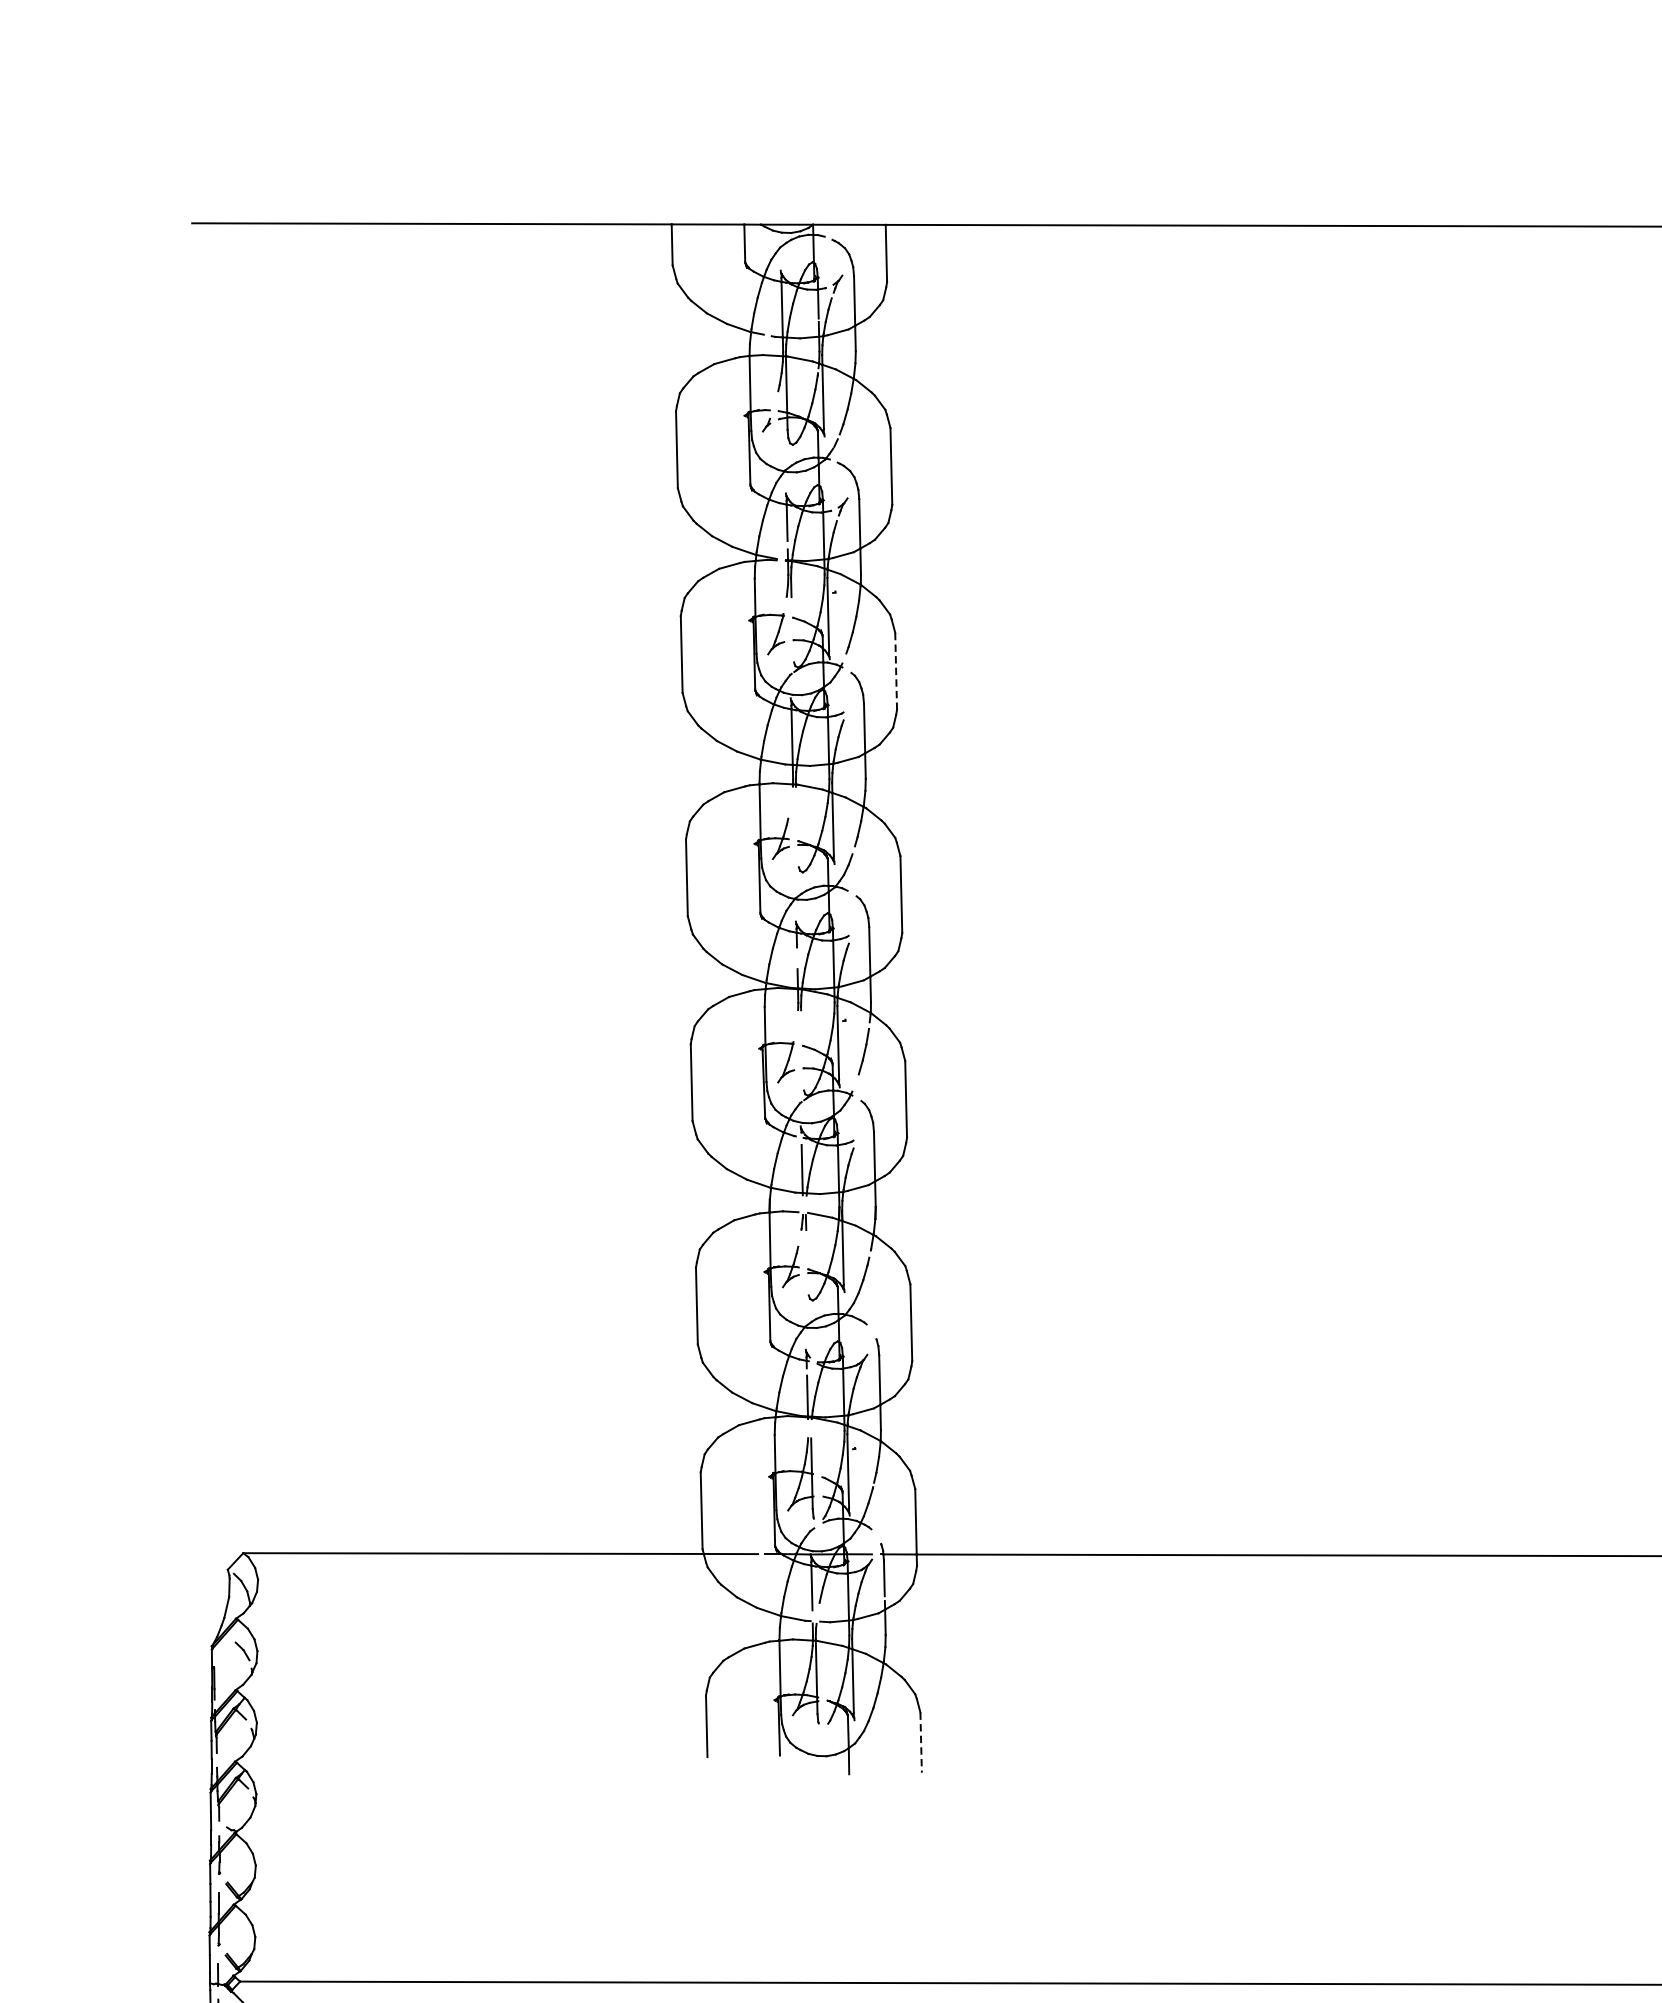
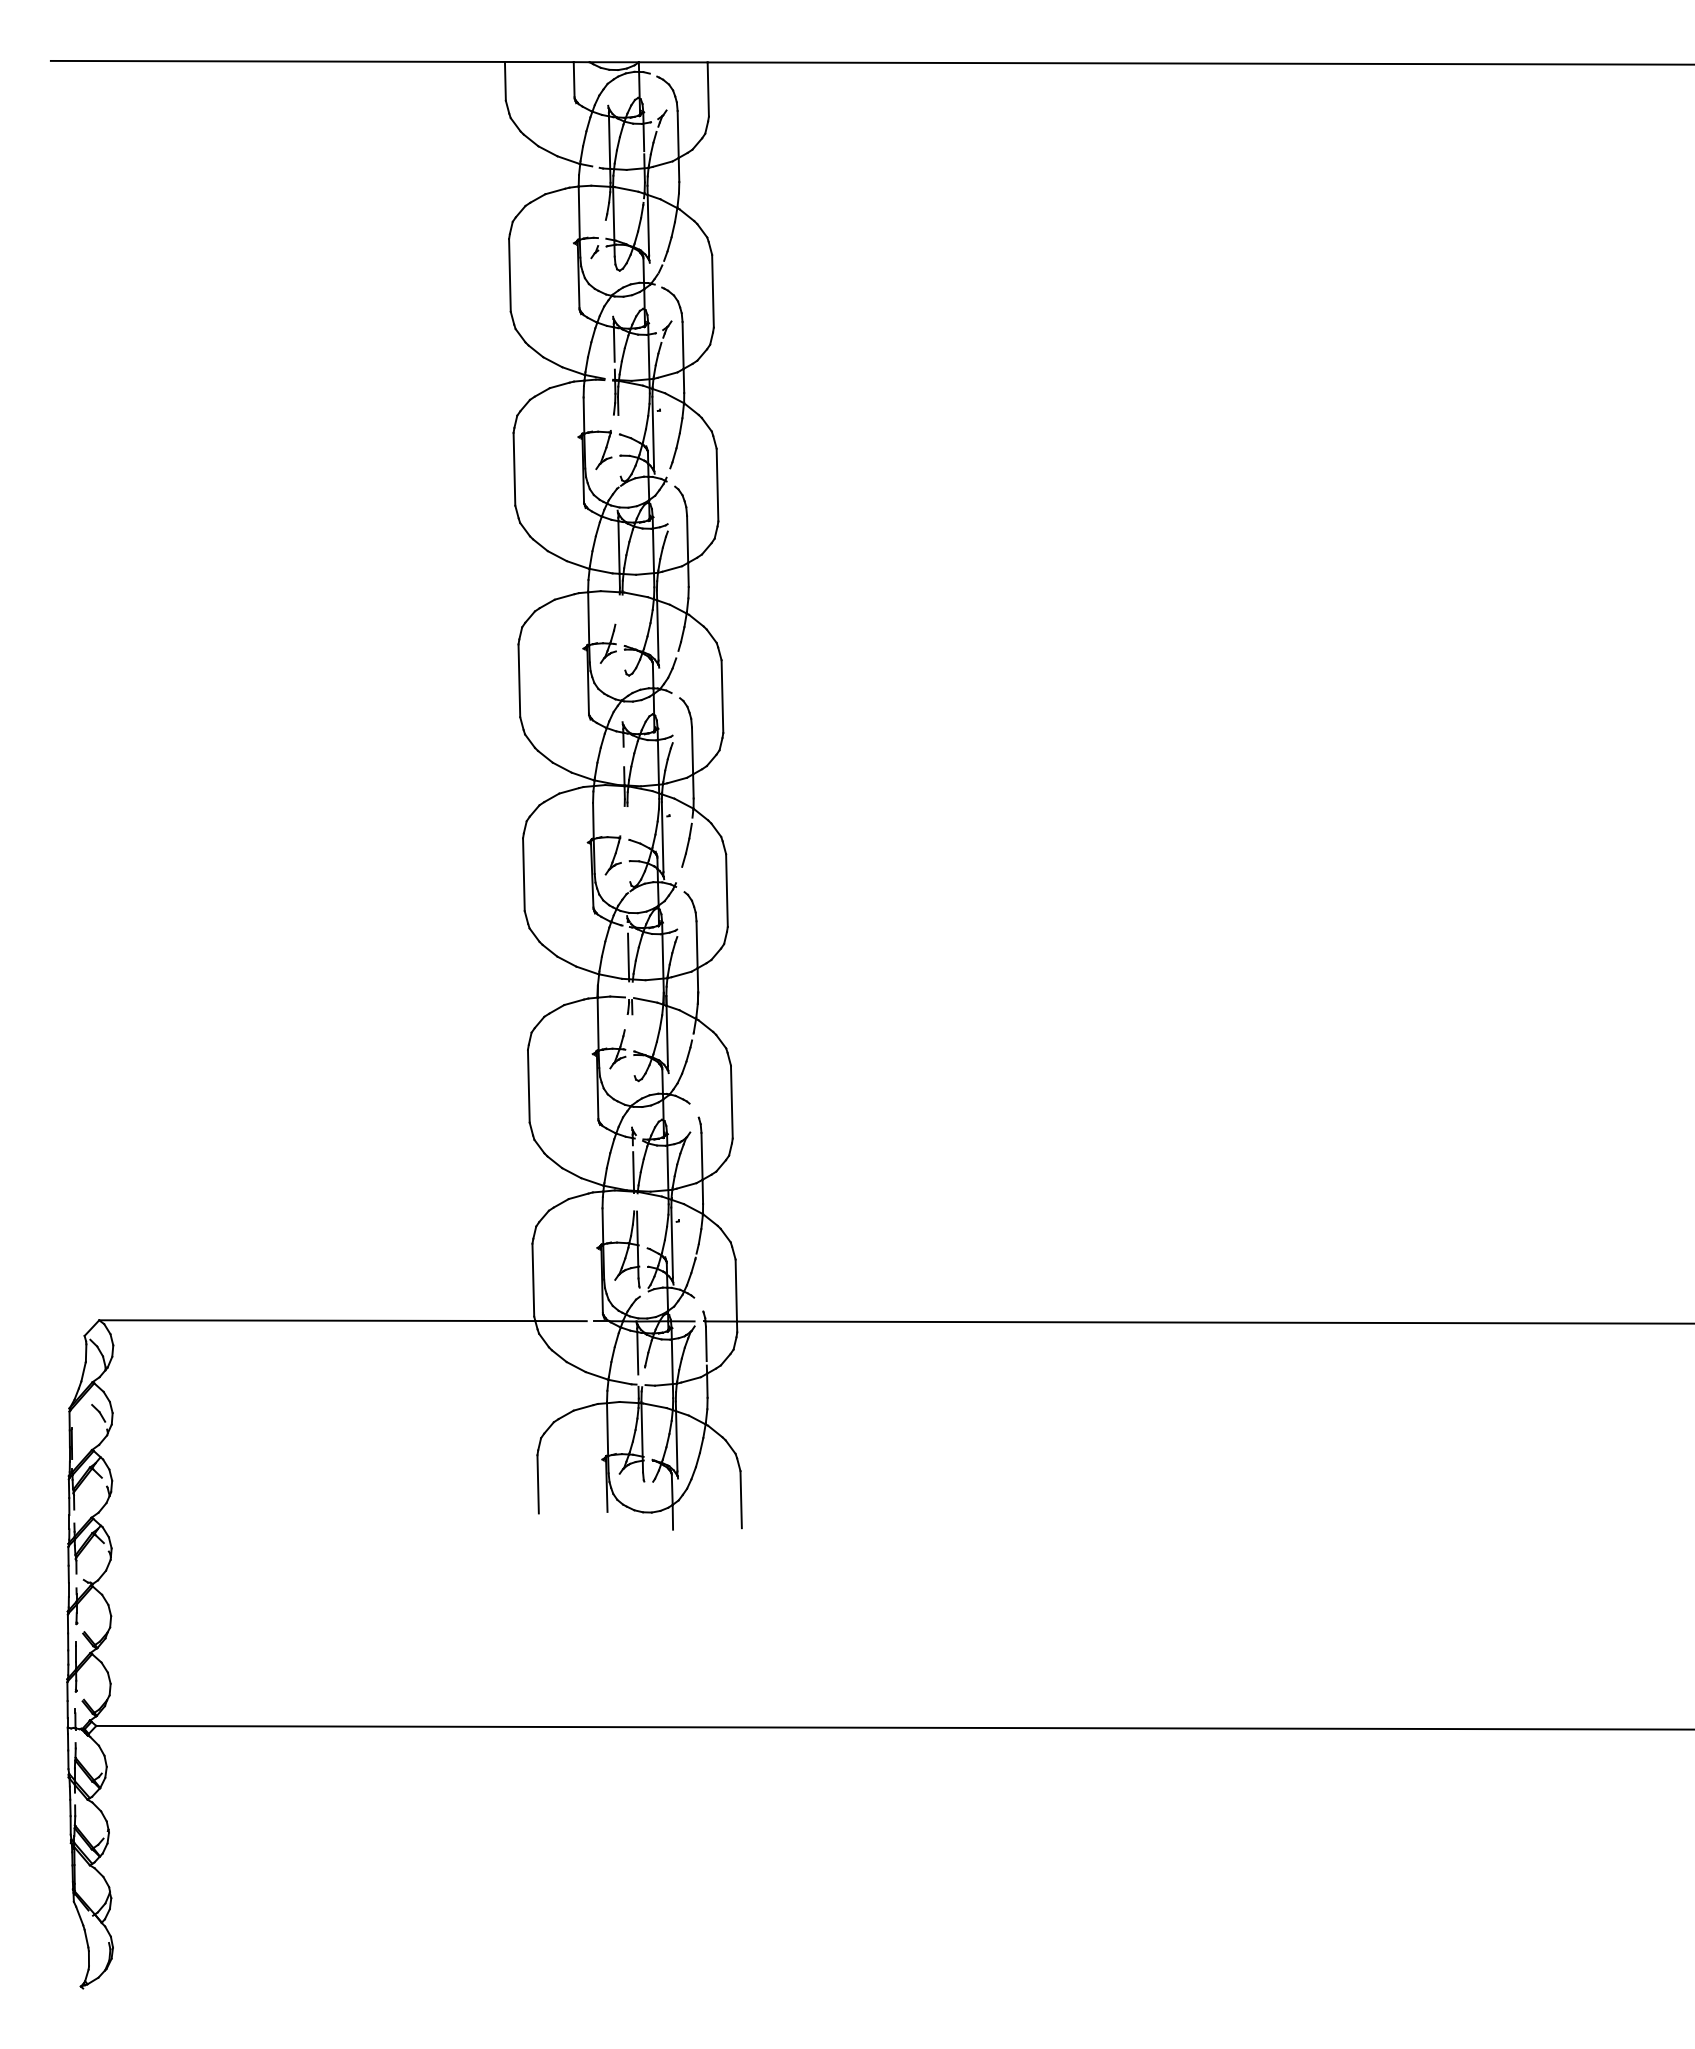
line: (896, 671) -> (717, 485), dashed -> solid
line: (921, 1742) -> (741, 1499), dashed -> solid

